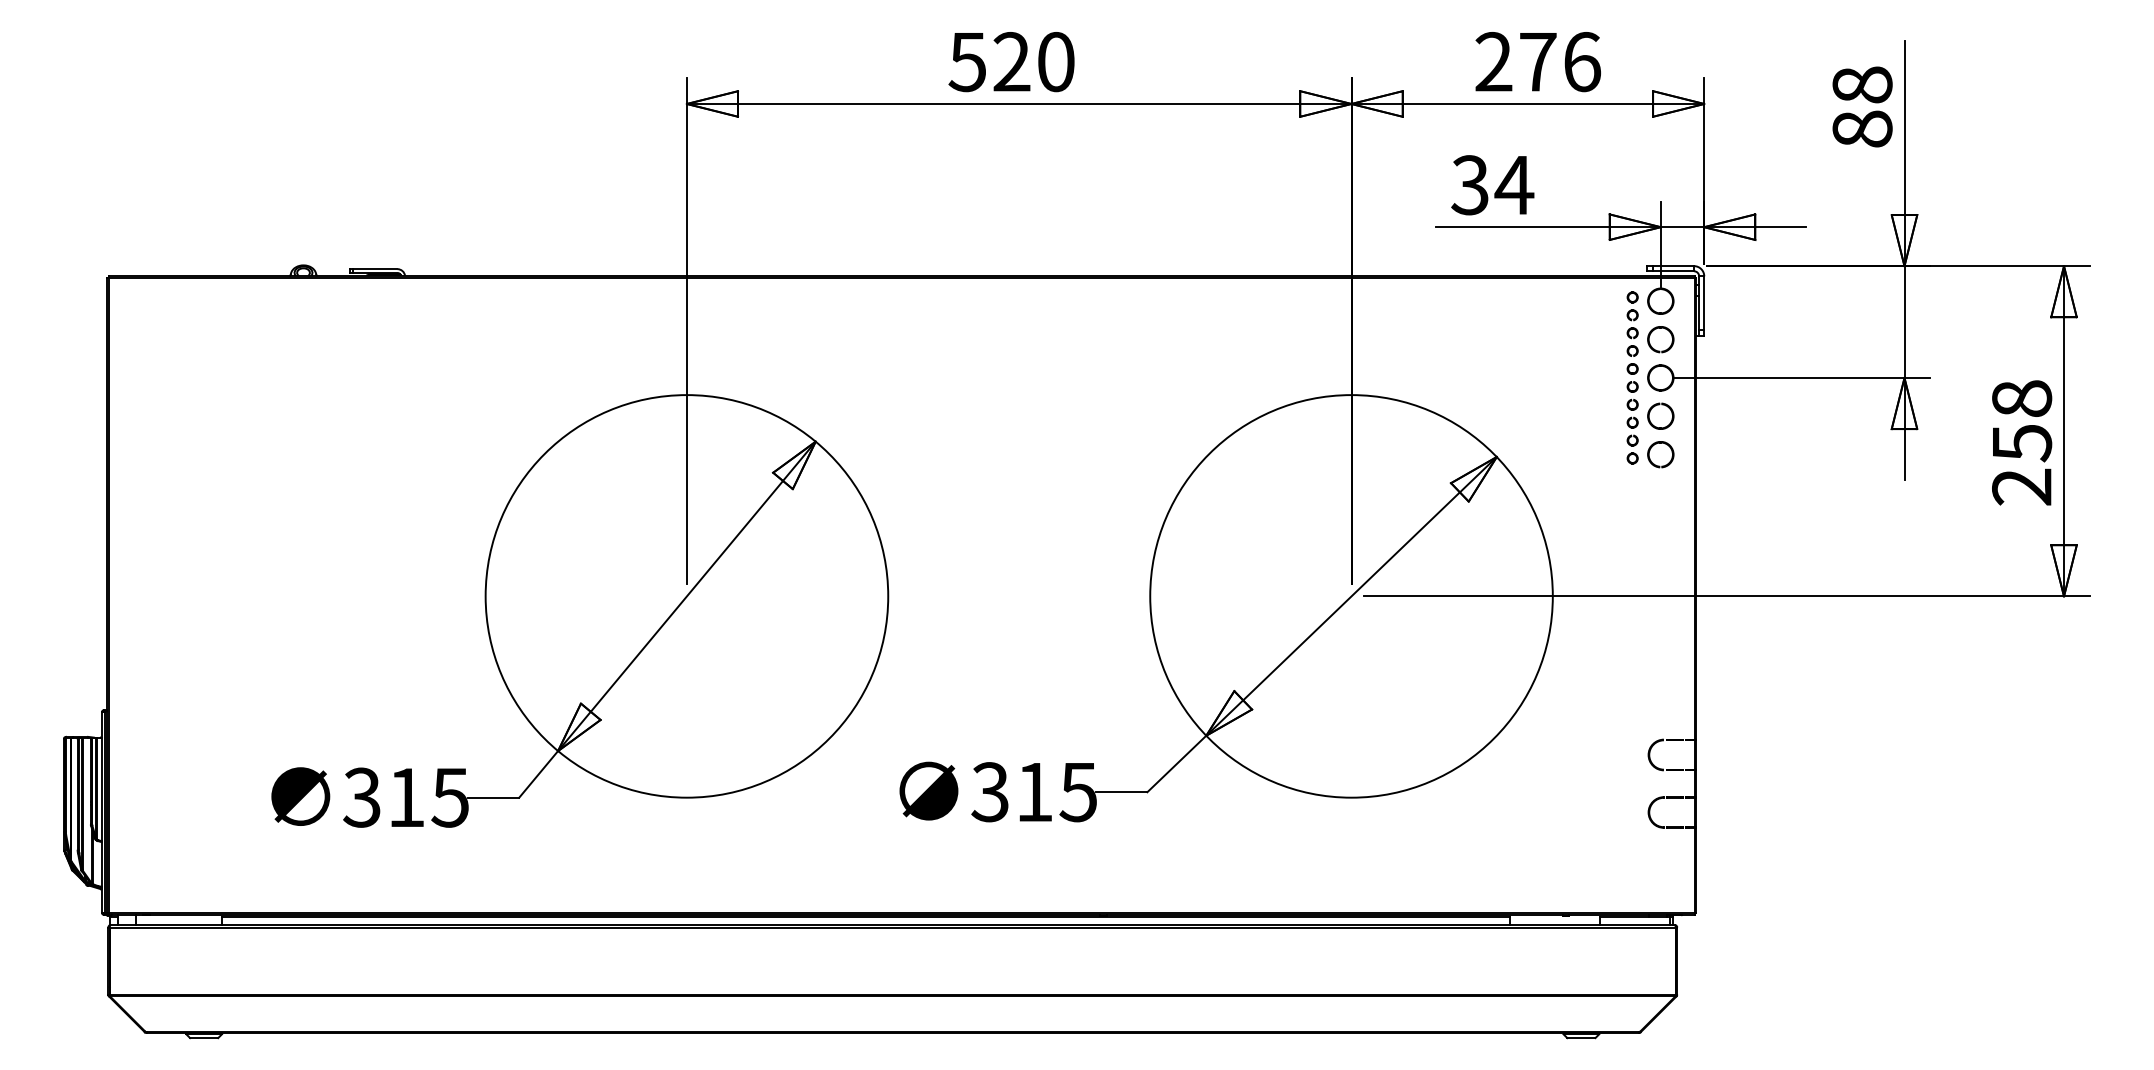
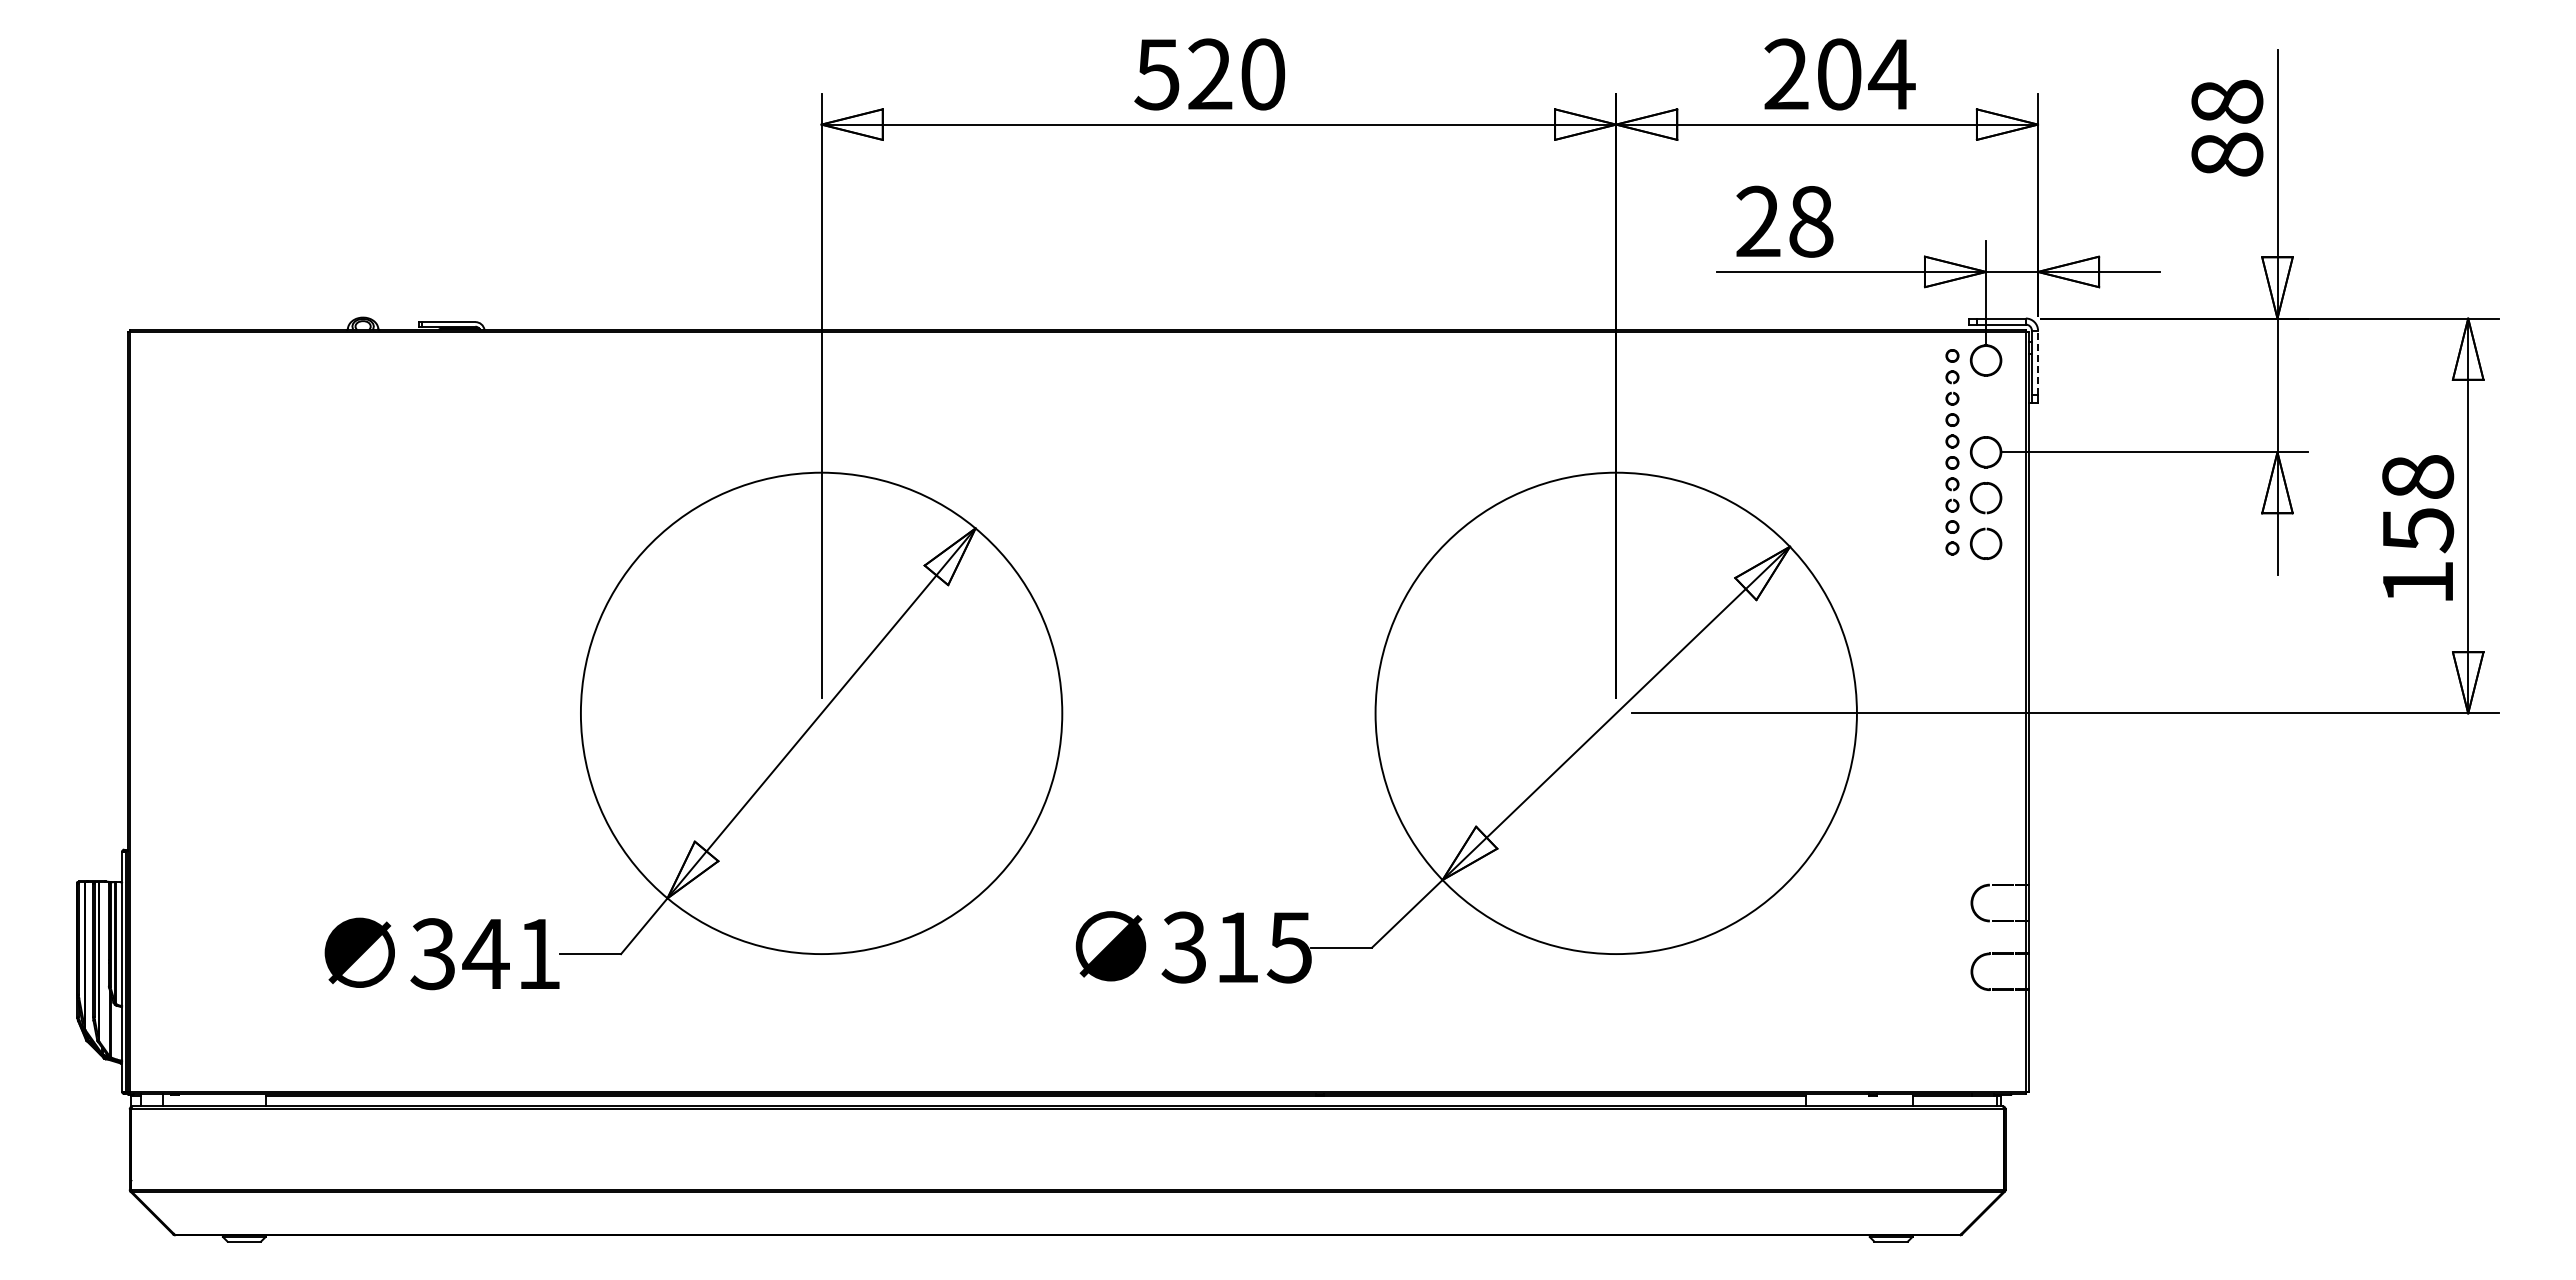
text: (1560, 62) -> (1866, 74), 276 -> 204
text: (1492, 185) -> (1784, 221), 34 -> 28
line: (1704, 302) -> (2038, 362), solid -> dashed
part: (1660, 339) -> (1985, 406), removed
text: (2021, 486) -> (2417, 582), 258 -> 158
text: (427, 798) -> (511, 954), 315 -> 341

